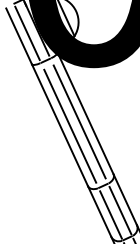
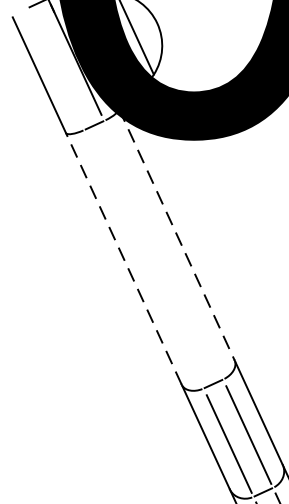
line: (27, 33) -> (56, 69), removed
line: (85, 113) -> (176, 234), solid -> dashed
line: (79, 121) -> (164, 250), removed
line: (59, 124) -> (122, 257), solid -> dashed
line: (70, 125) -> (145, 259), removed

